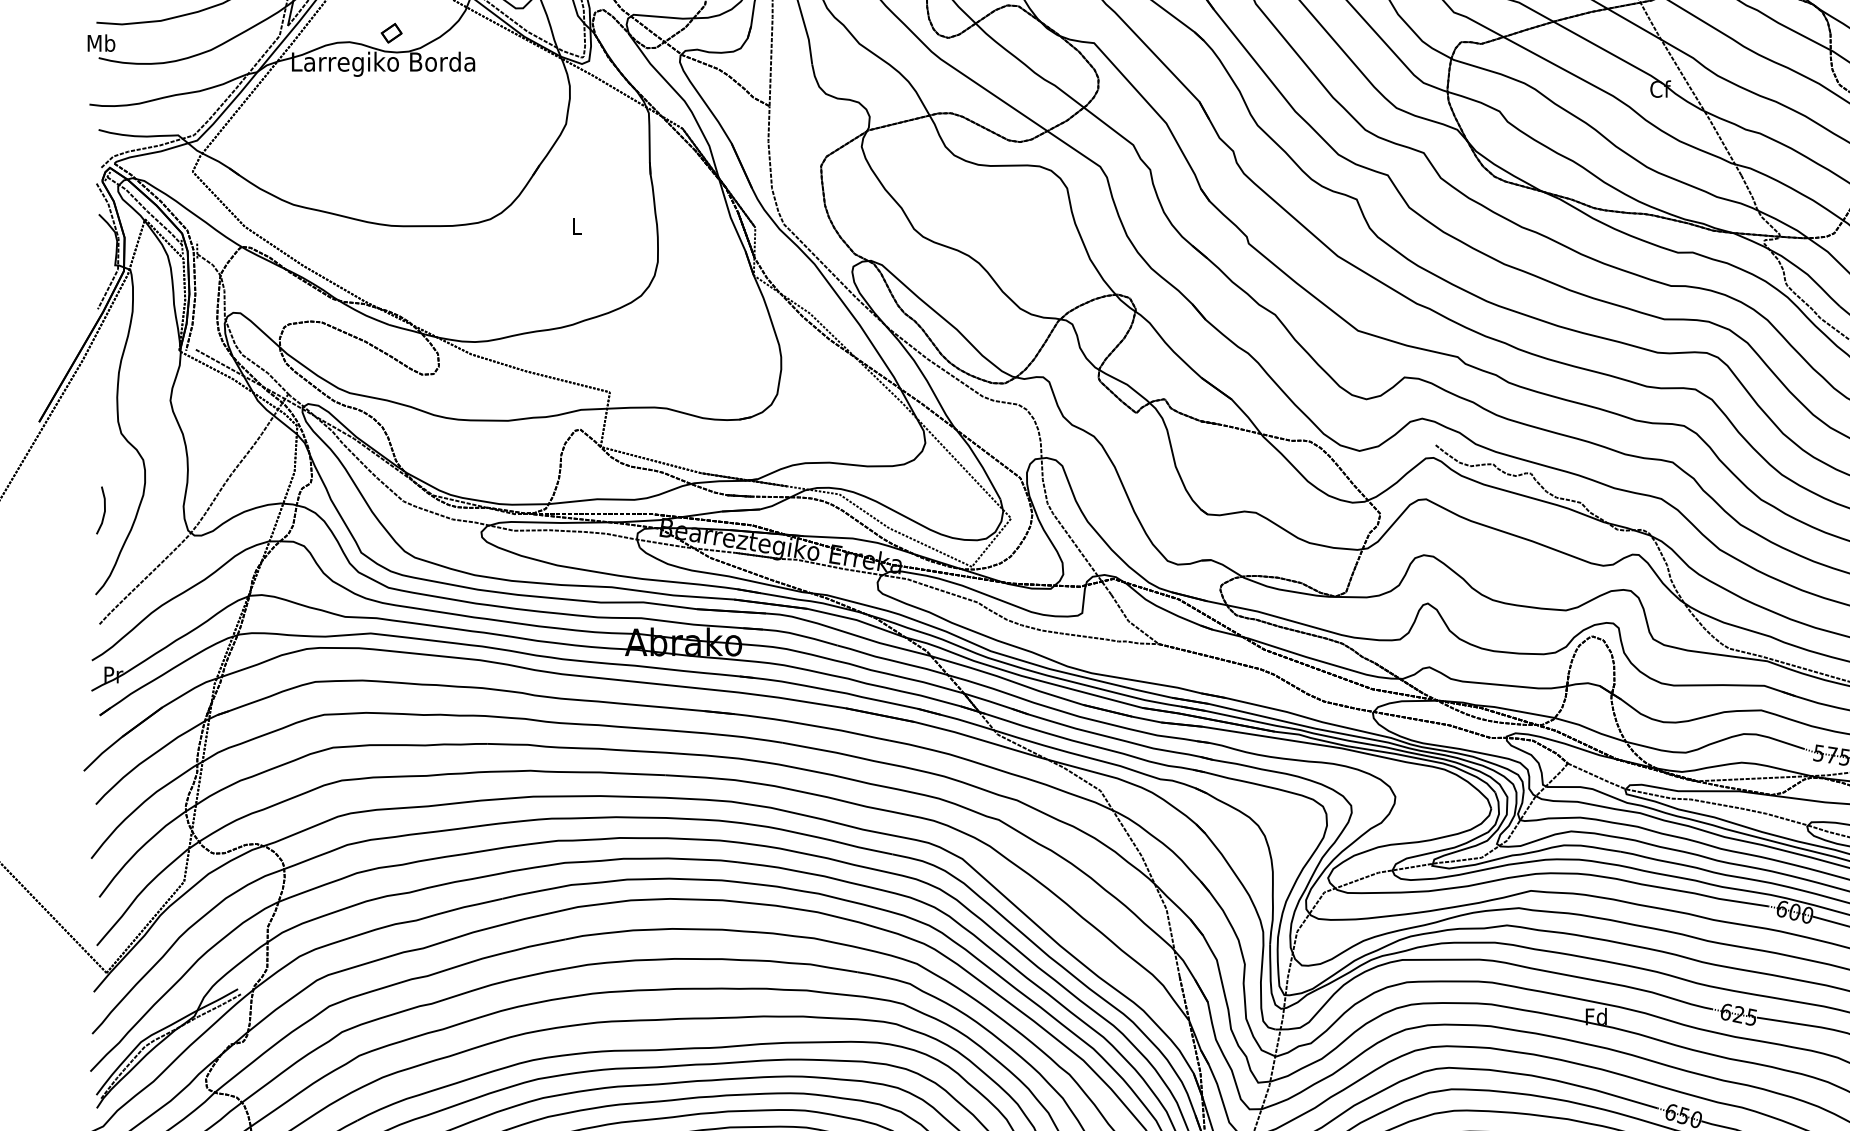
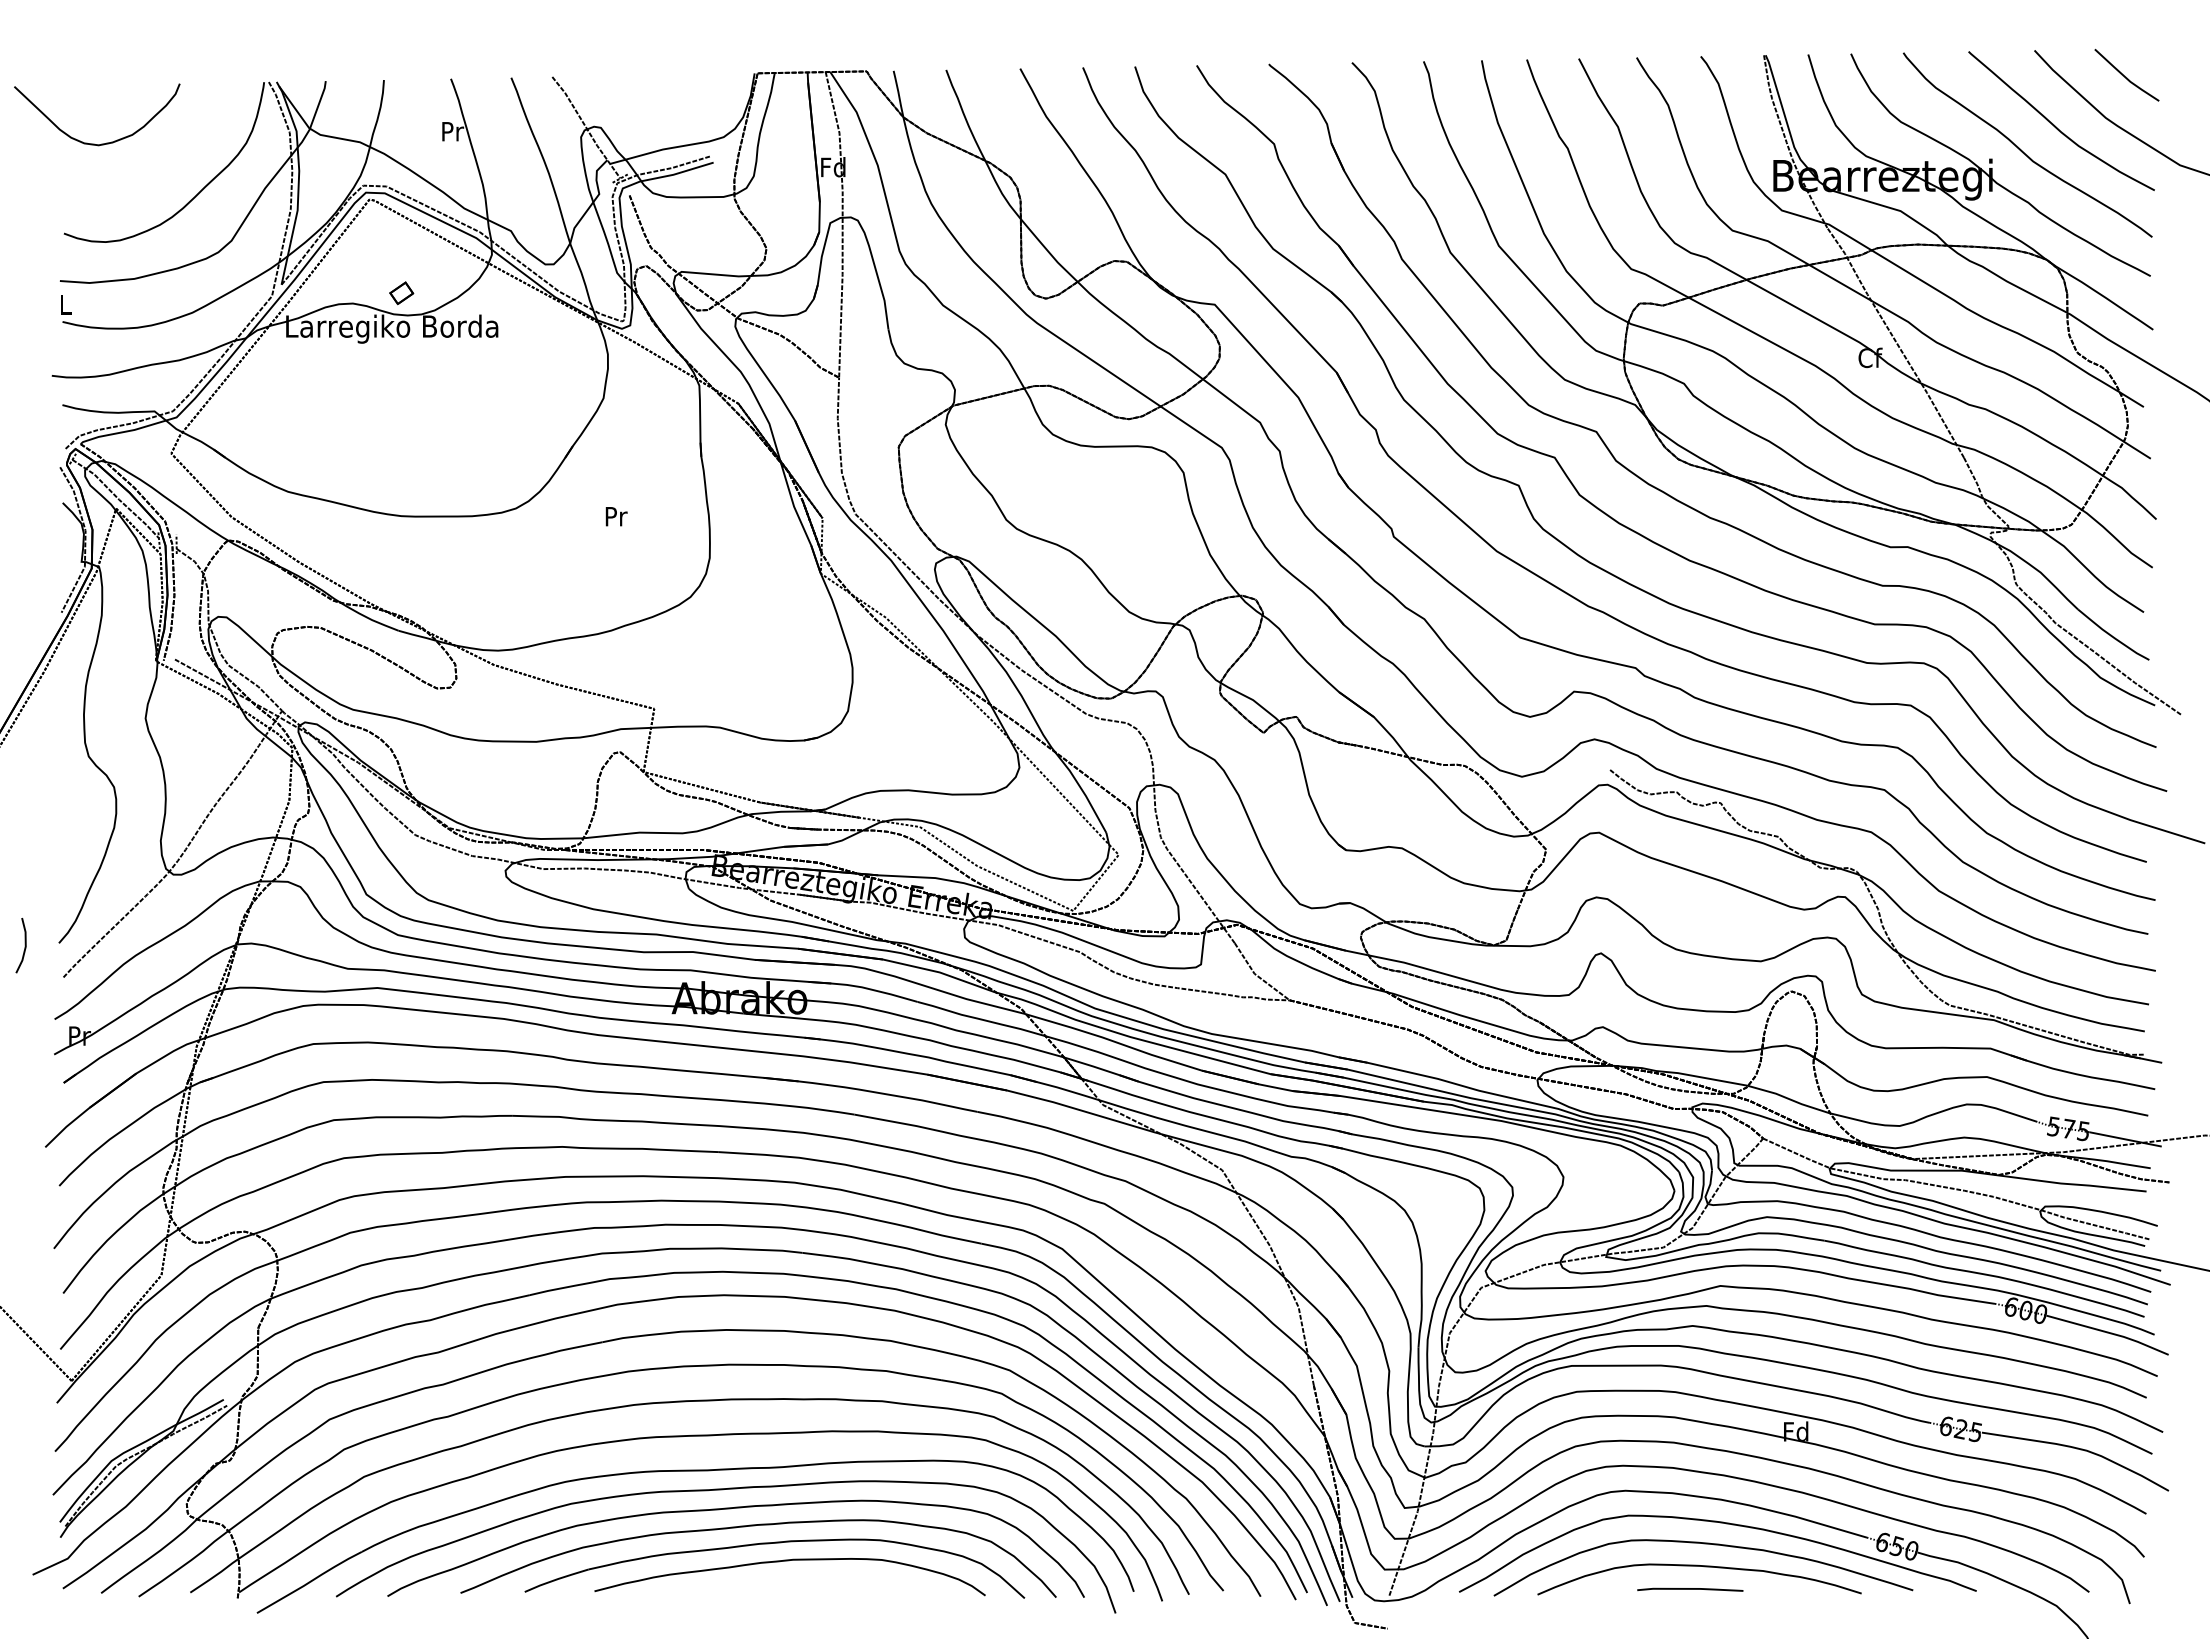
text: (101, 42) -> (65, 304), Mb -> L
text: (577, 226) -> (616, 516), L -> Pr
line: (103, 510) -> (24, 945), moved

